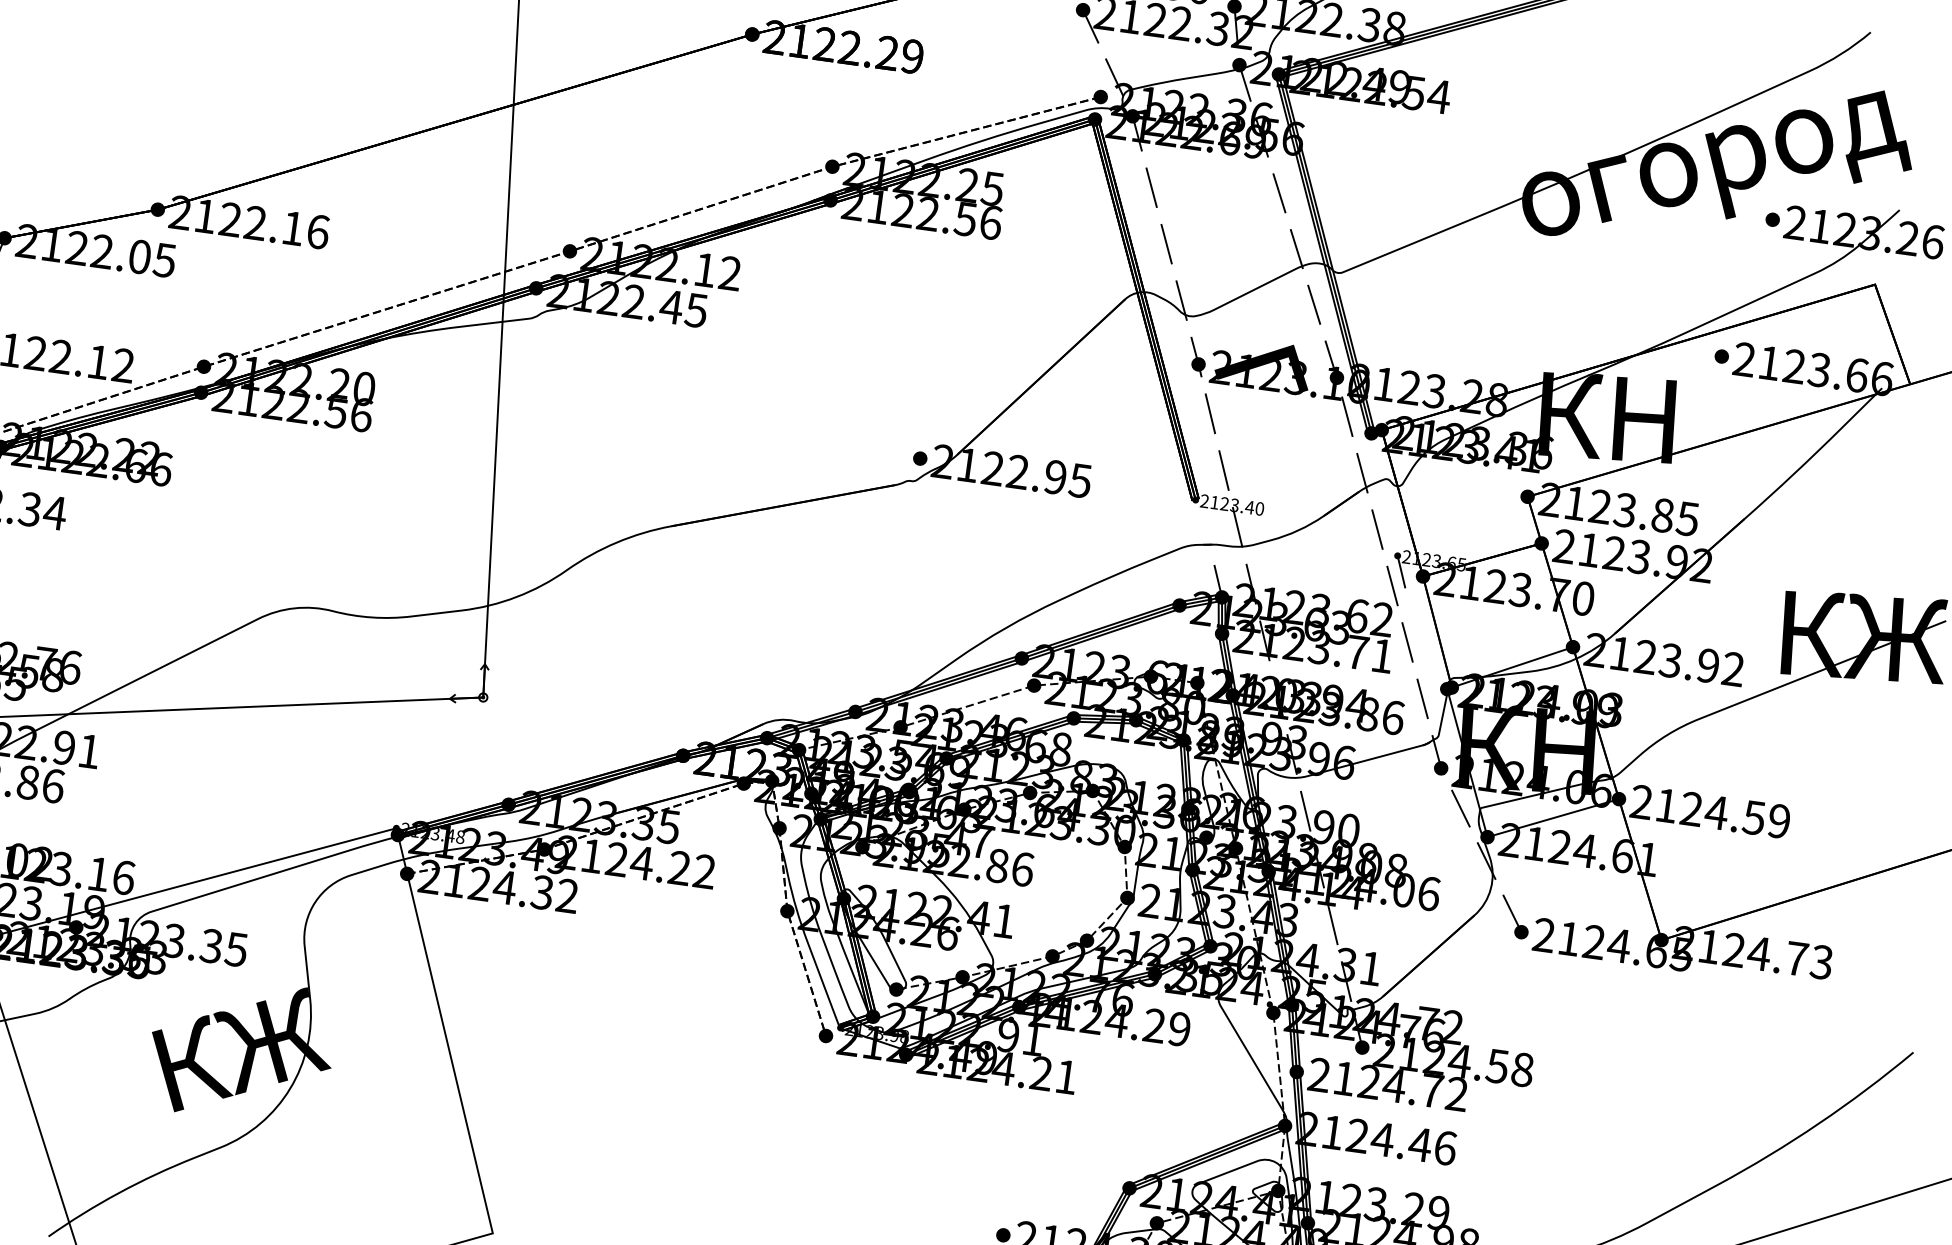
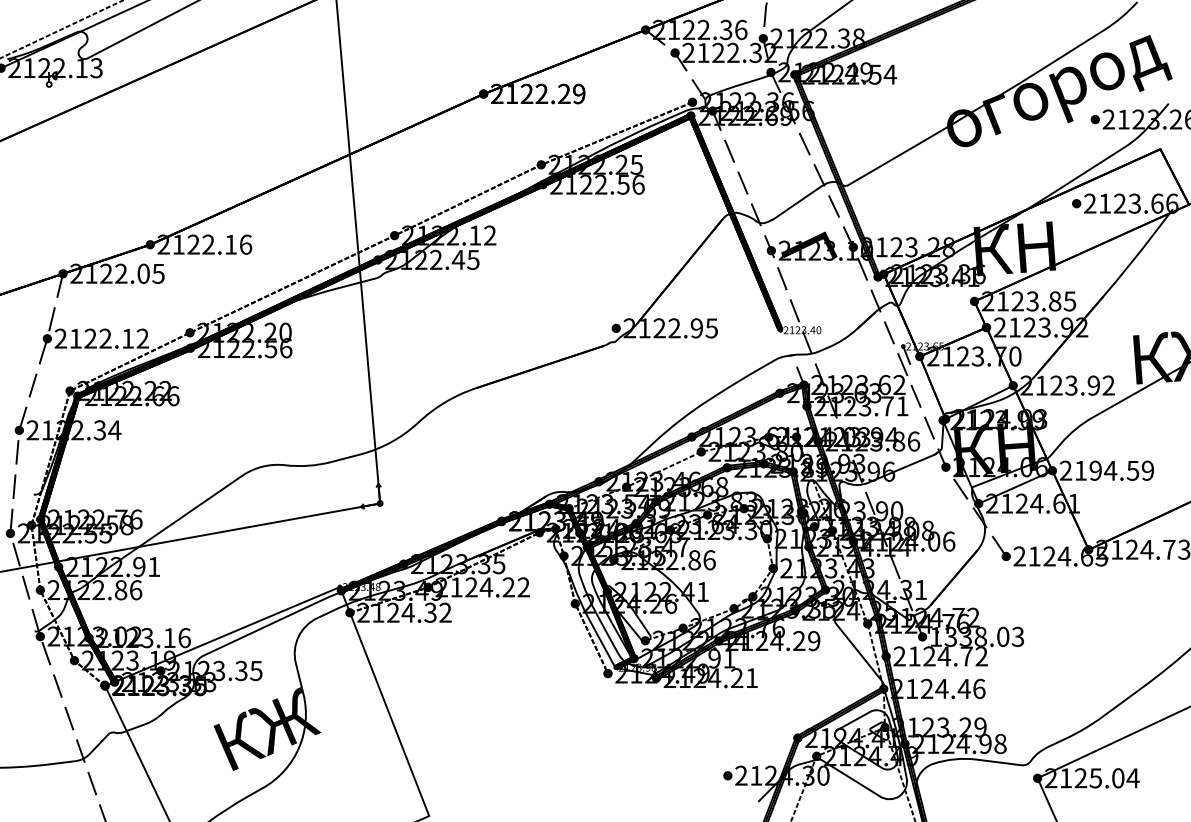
text: (1691, 808) -> (1095, 470), 2124.59 -> 2194.59
text: (1454, 1059) -> (977, 636), 2124.58 -> 1338.03

